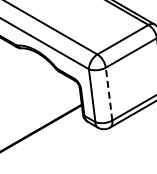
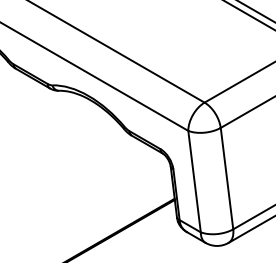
line: (109, 94) -> (227, 179), dashed -> solid

